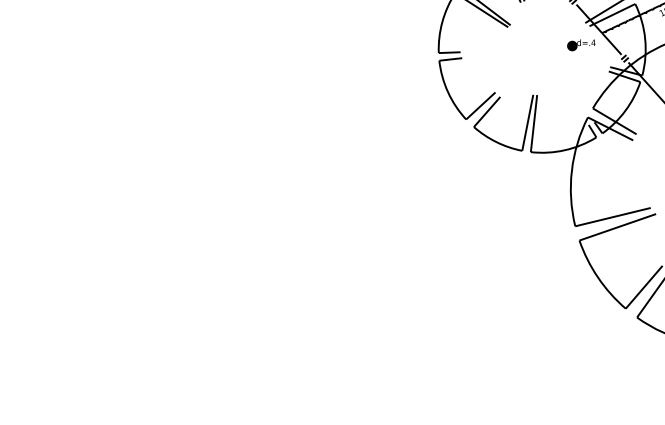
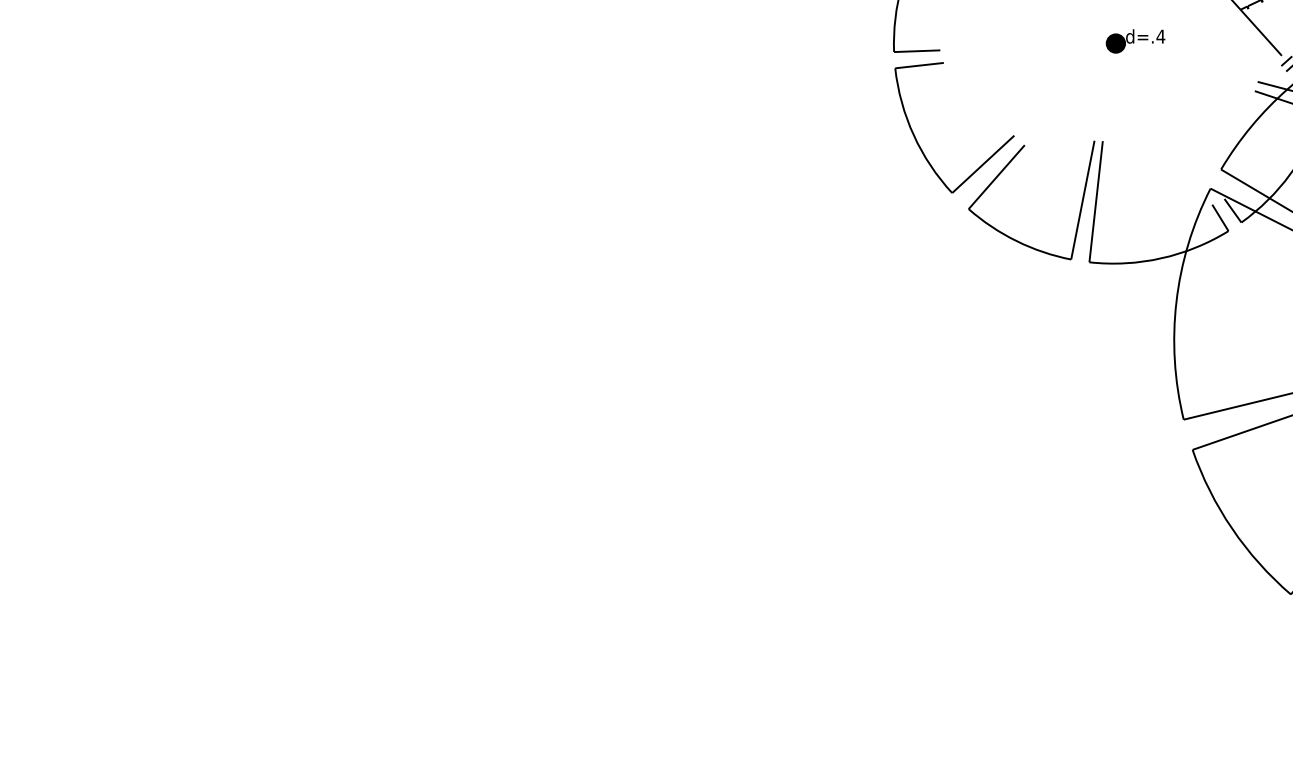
part: (581, 45) -> (1135, 42), moved

